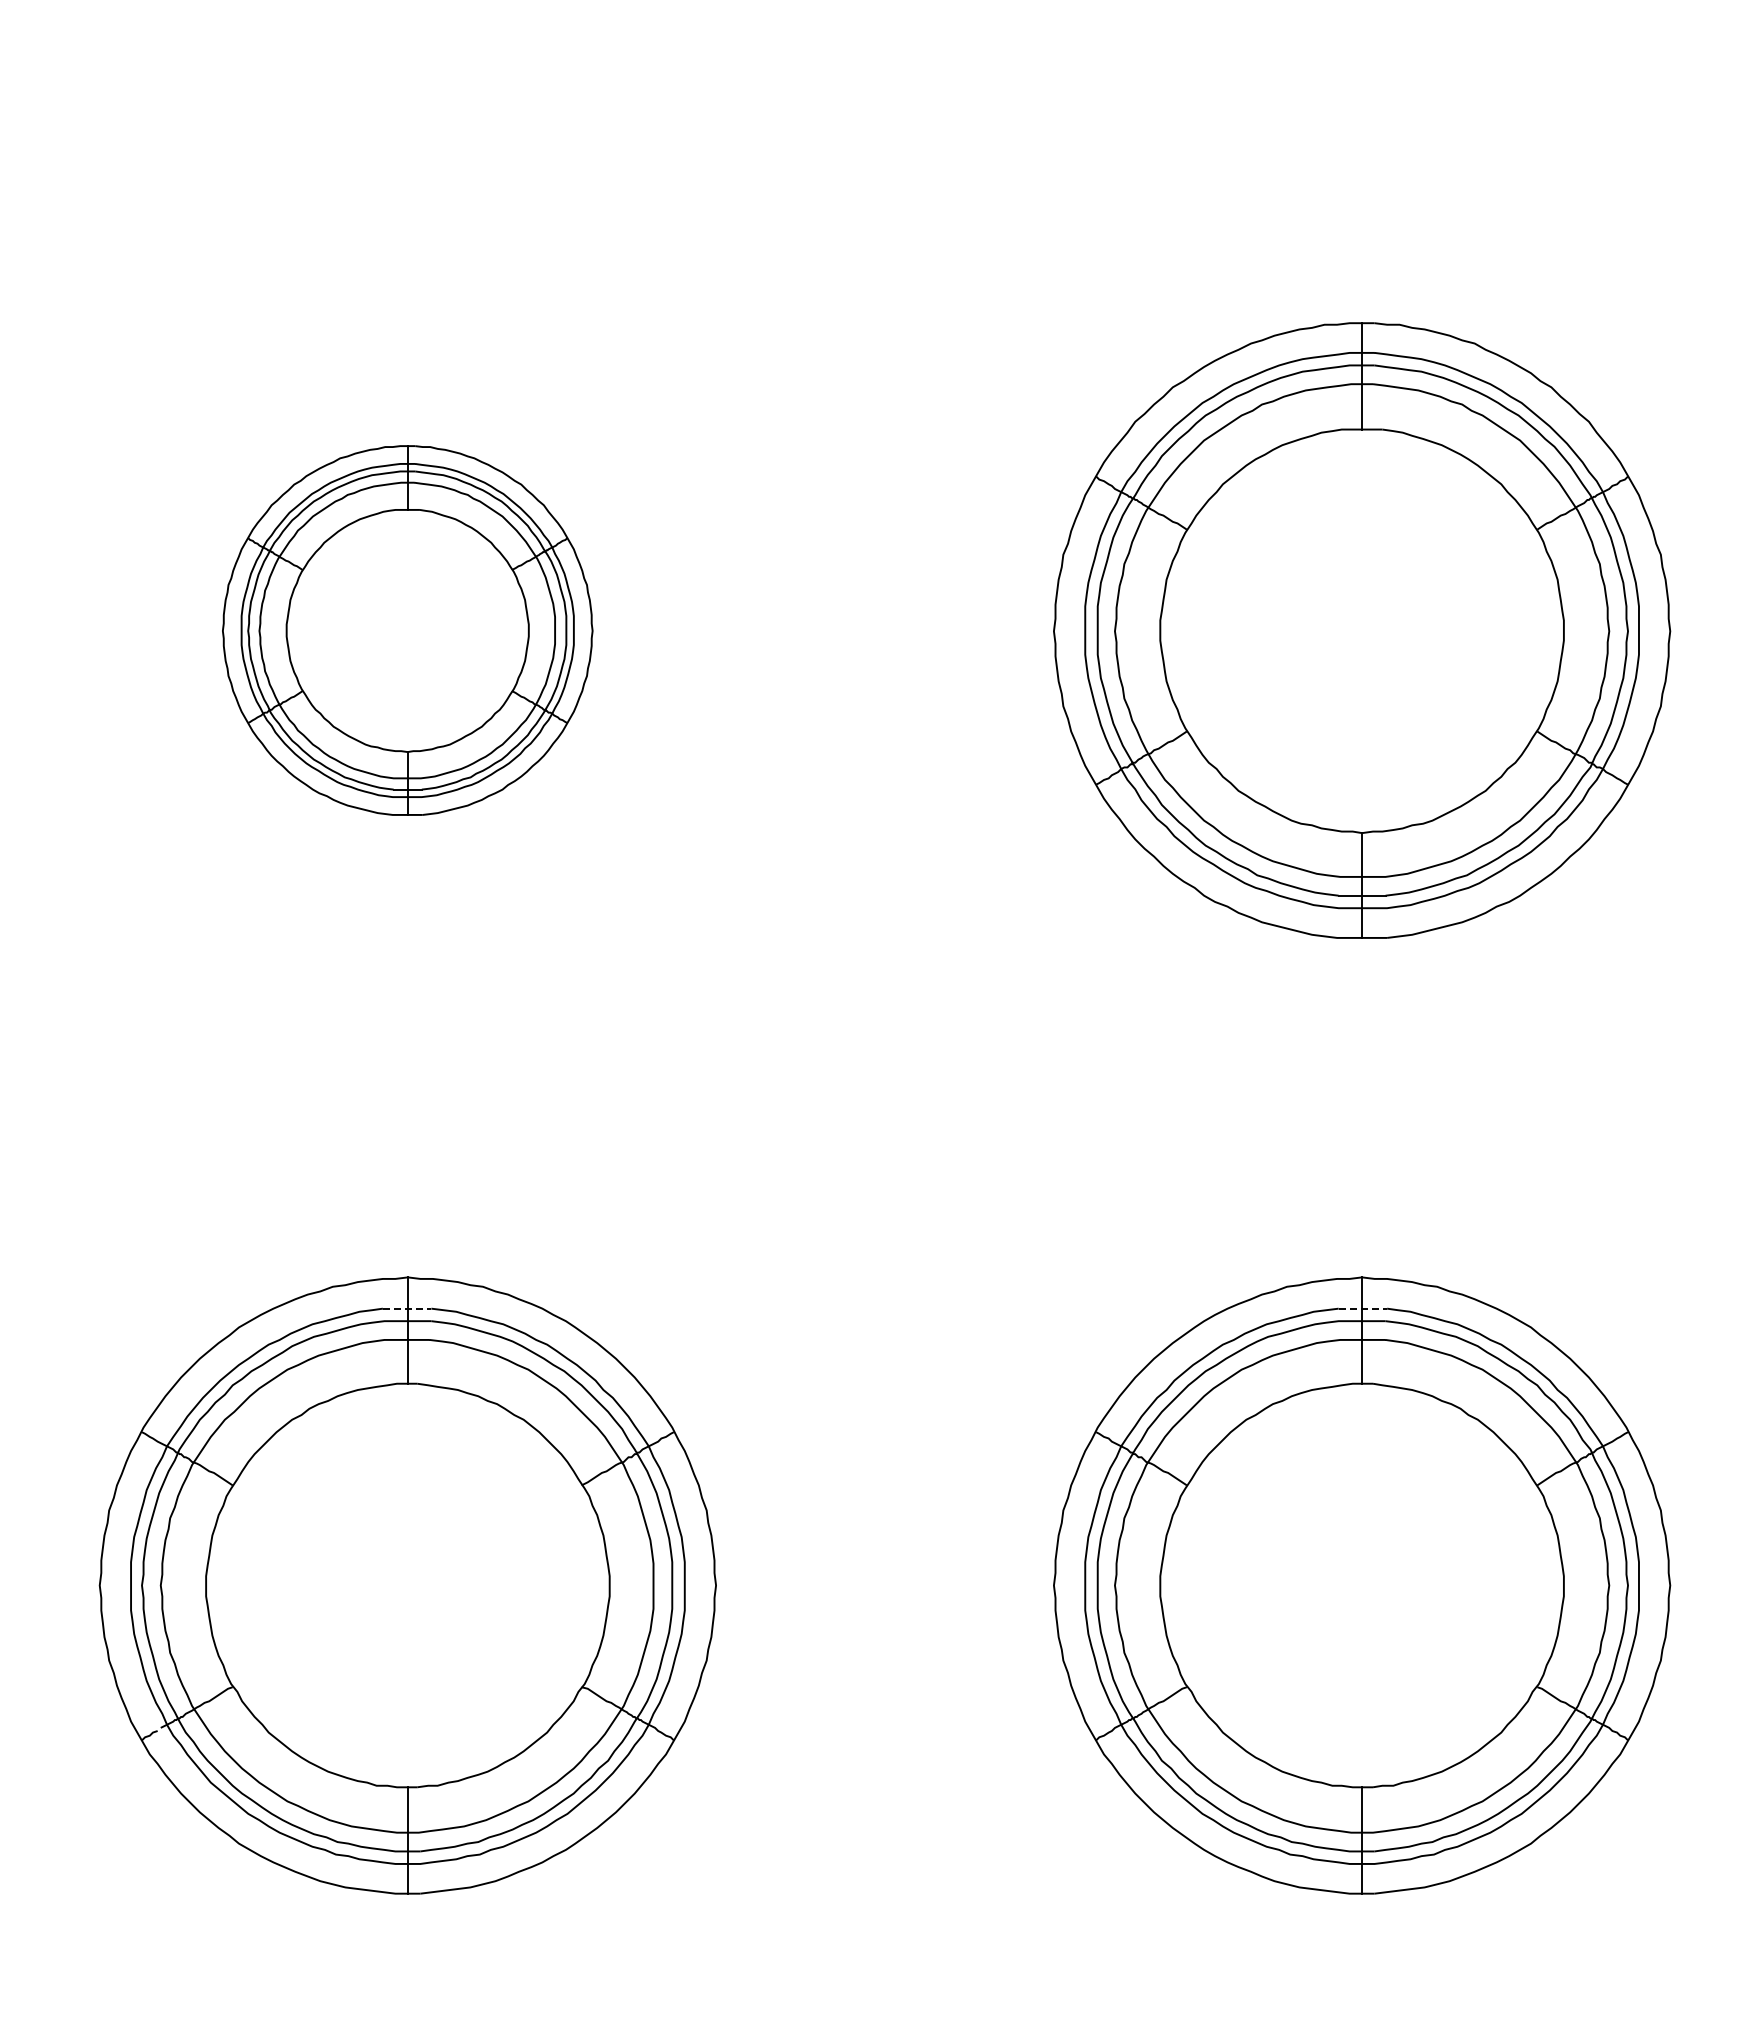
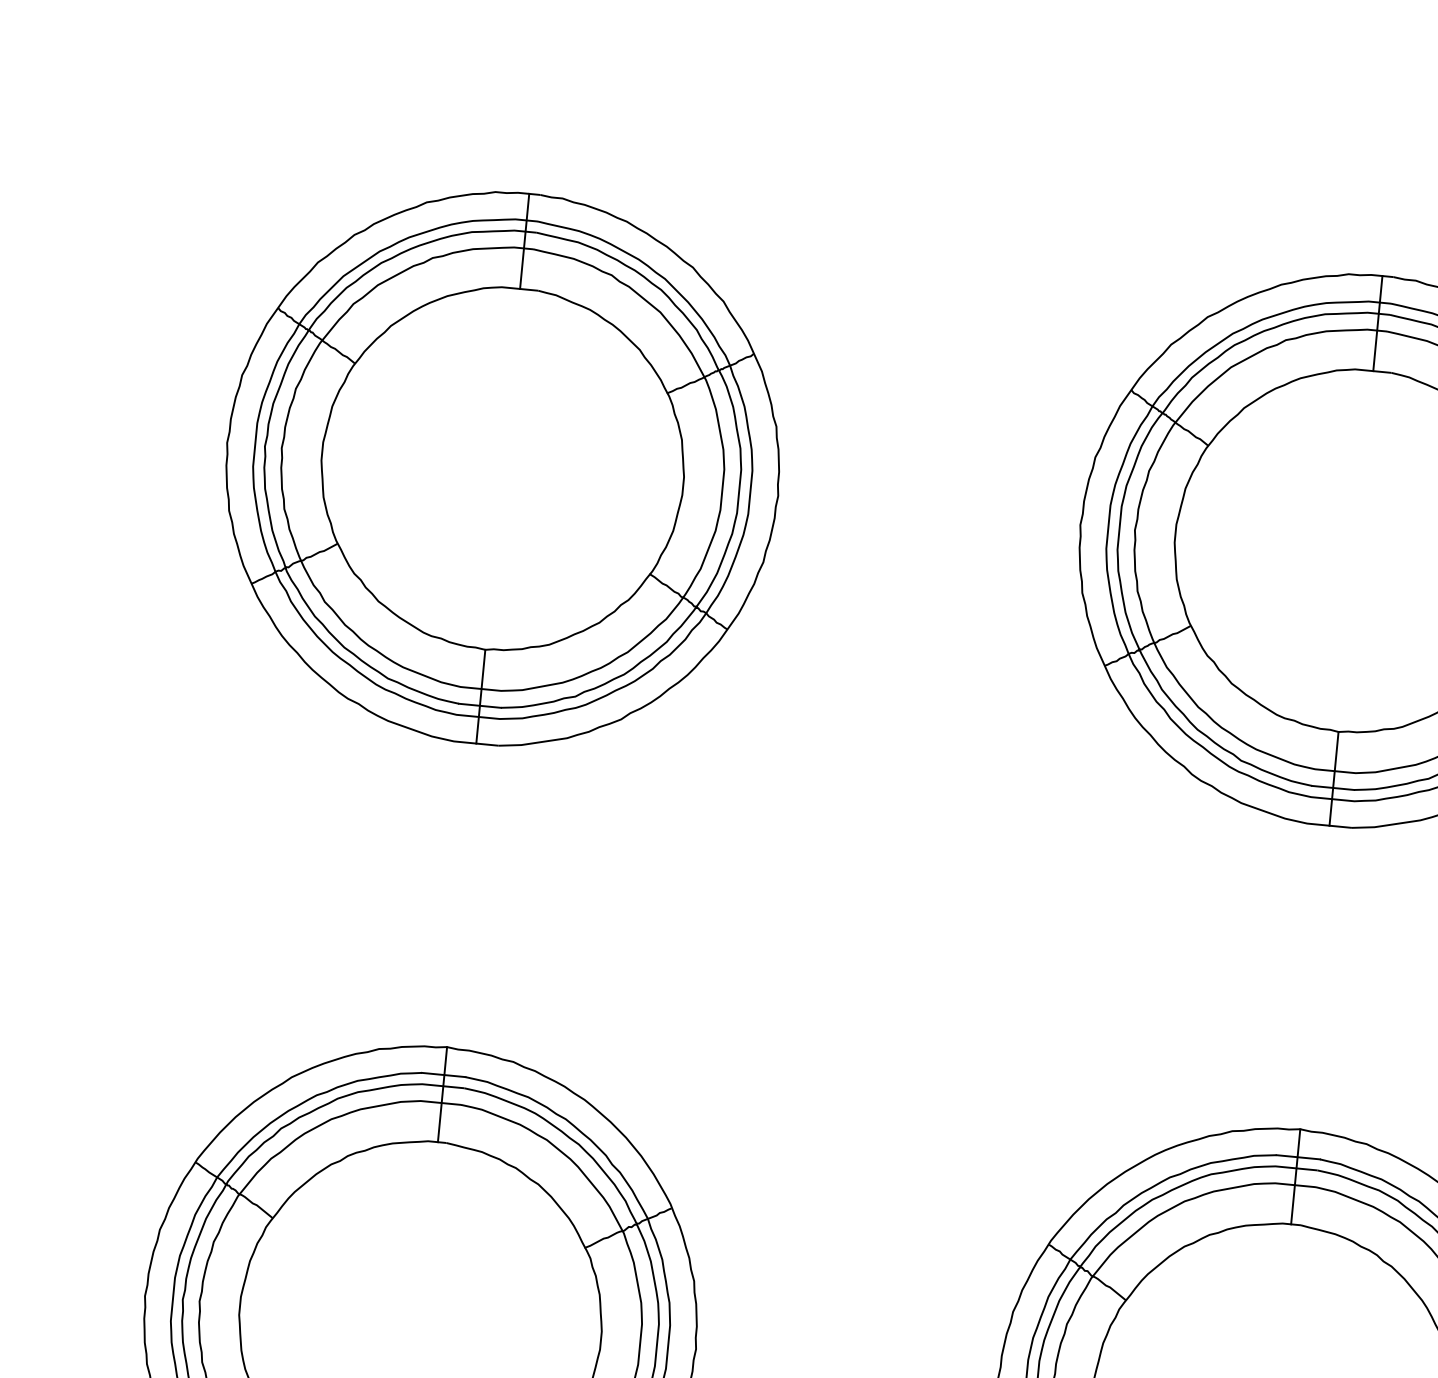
part: (407, 630) -> (502, 468), size x1.67
line: (407, 1308) -> (444, 1074), dashed -> solid
line: (1363, 1308) -> (1298, 1157), dashed -> solid

